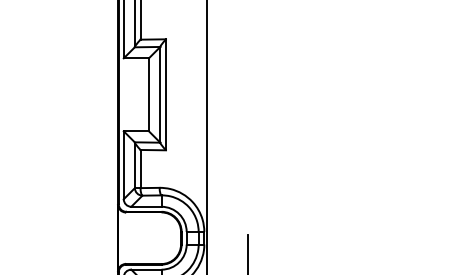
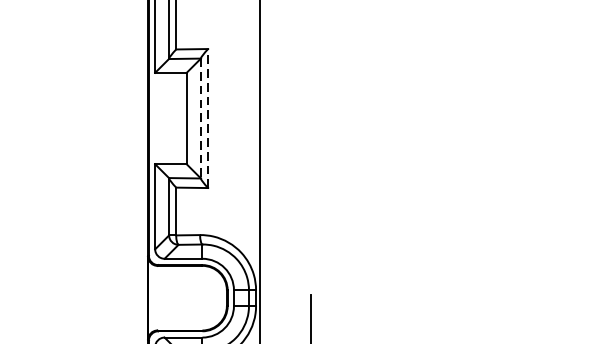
line: (166, 94) -> (208, 118), solid -> dashed
line: (160, 95) -> (201, 119), solid -> dashed

